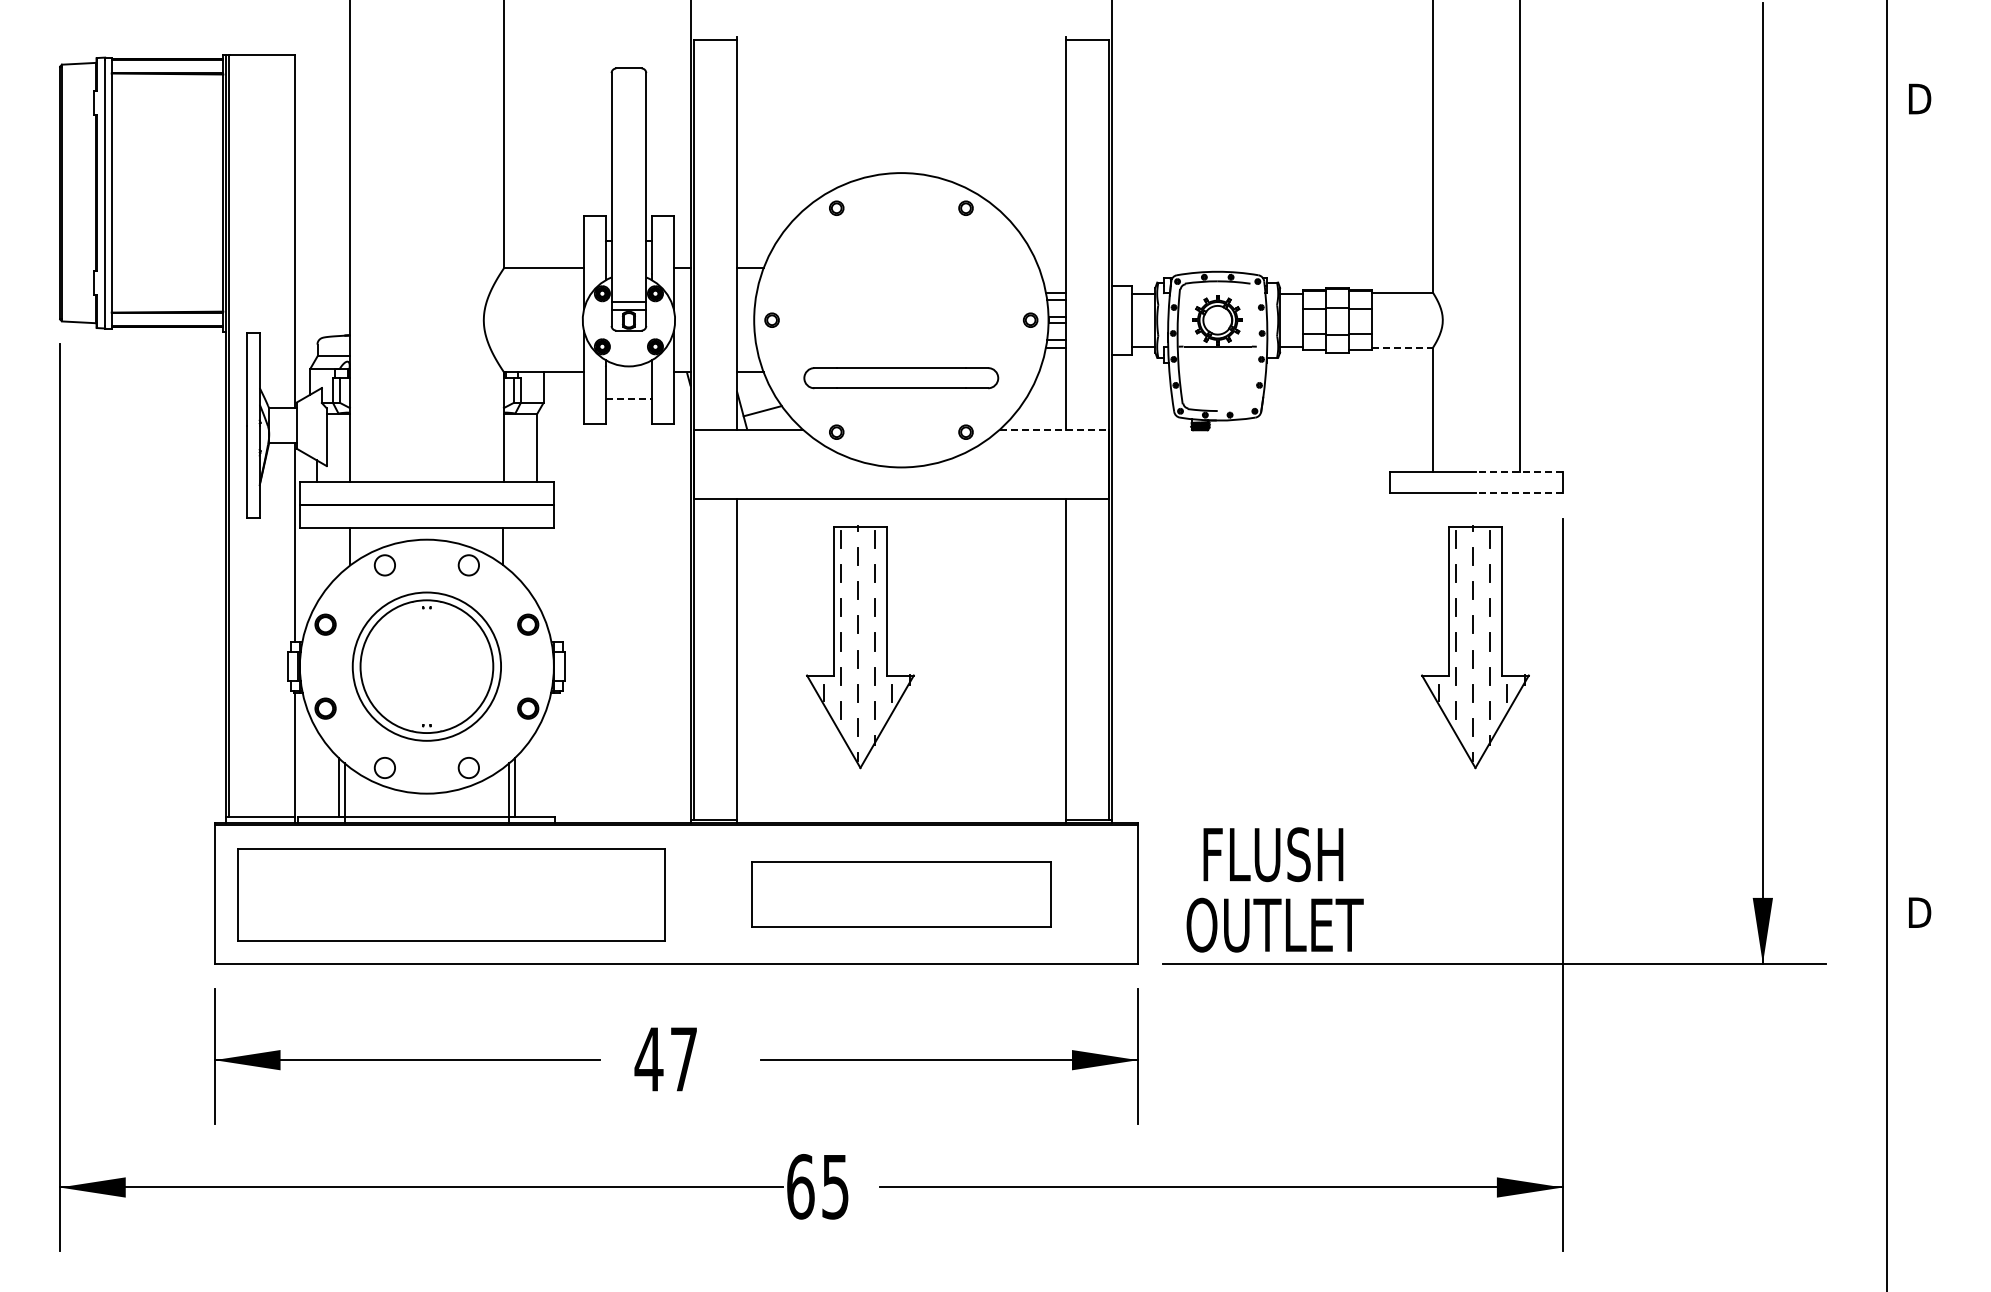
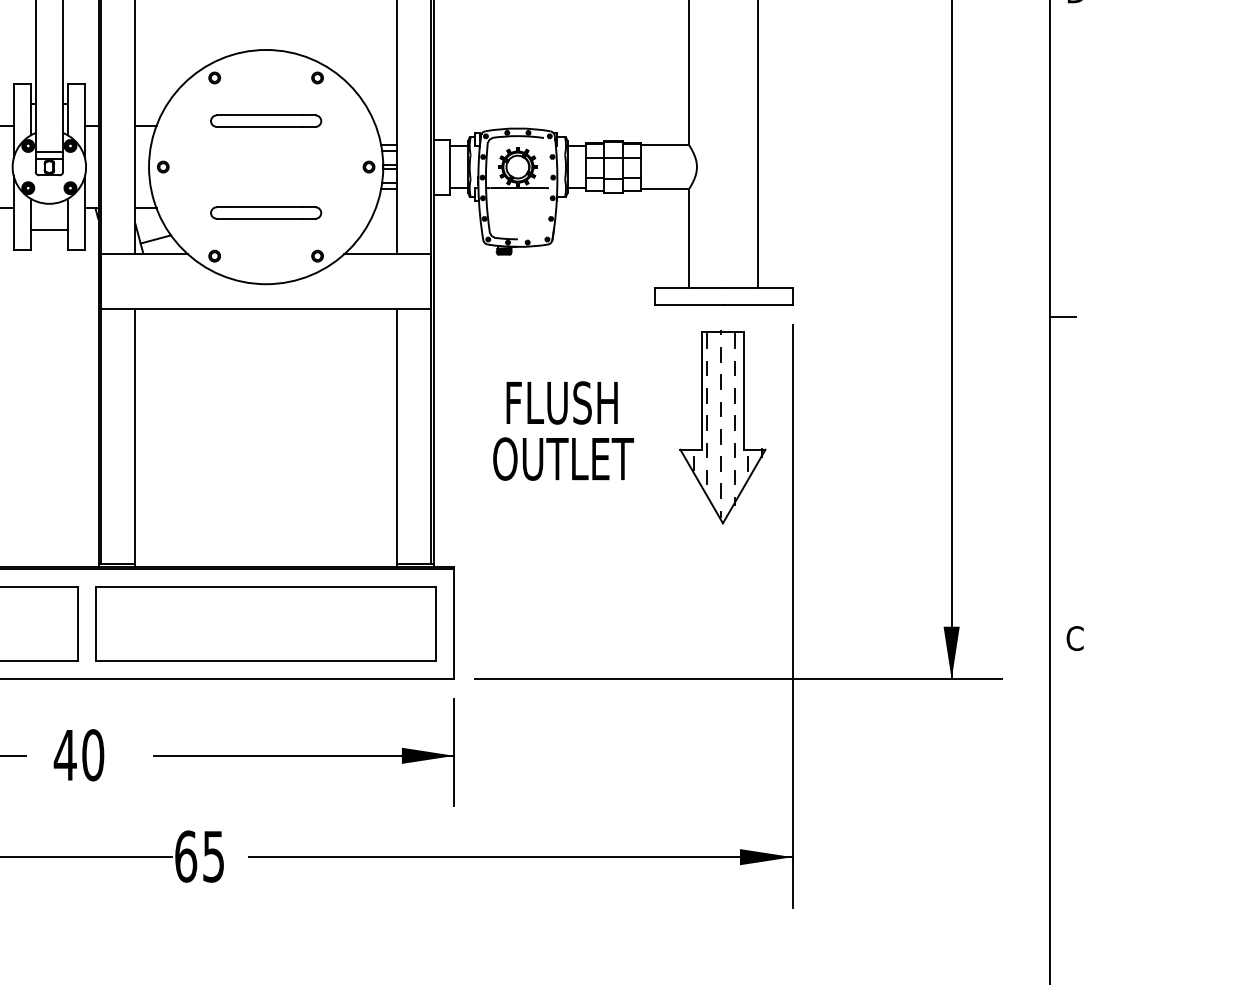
part: (901, 262) -> (266, 121), added
line: (1403, 347) -> (665, 188), dashed -> solid
part: (901, 377) -> (266, 212), size x0.71
line: (628, 399) -> (49, 230), dashed -> solid
line: (1054, 429) -> (387, 254), dashed -> solid
line: (1519, 471) -> (757, 287), dashed -> solid
line: (1519, 493) -> (757, 304), dashed -> solid
line: (1902, 508) -> (1062, 316), added
part: (860, 647) -> (233, 427), removed
text: (1274, 889) -> (563, 430), moved
part: (901, 894) -> (266, 624), size x1.43
text: (1919, 912) -> (1076, 638), D -> C
text: (683, 1059) -> (92, 755), 47 -> 40

